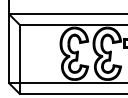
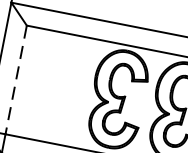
line: (19, 54) -> (15, 80), solid -> dashed

